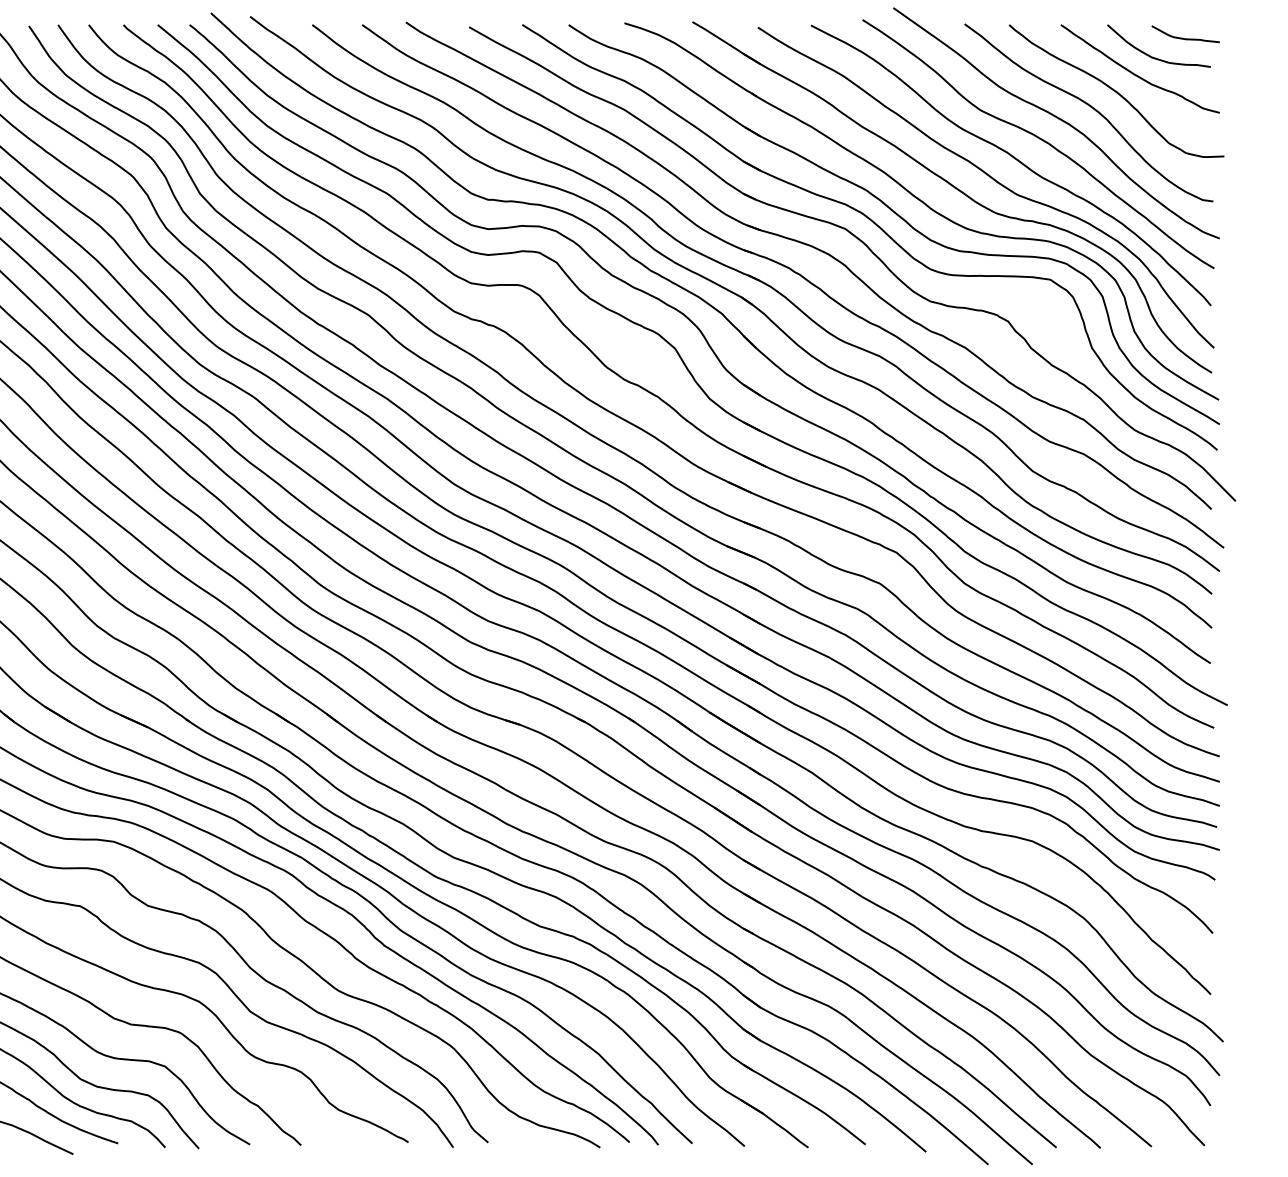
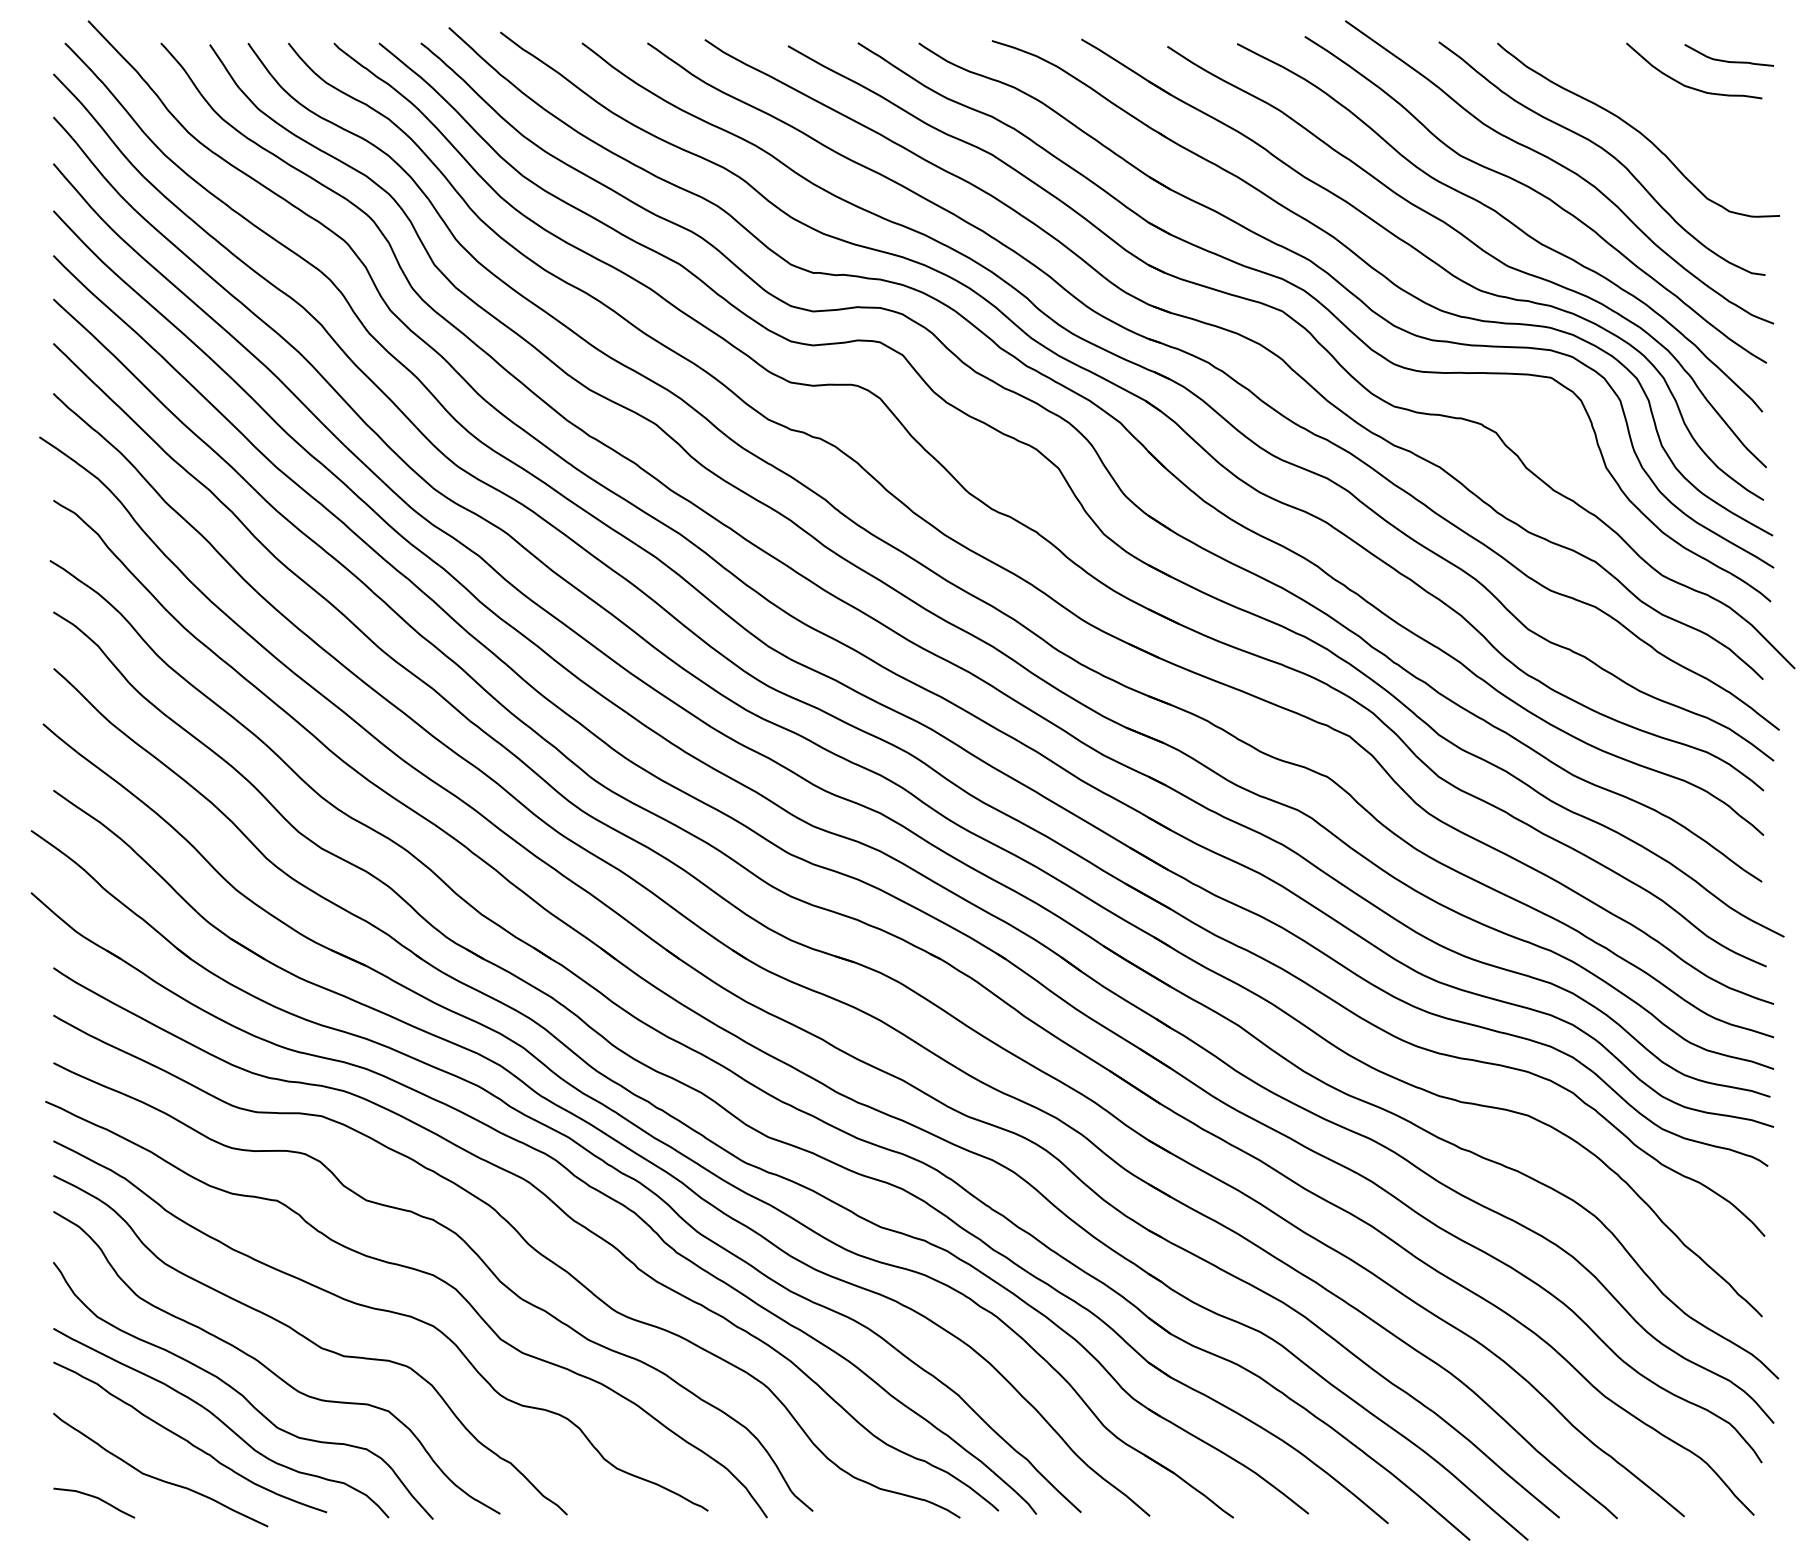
curve: (1136, 74) -> (1664, 108), removed

